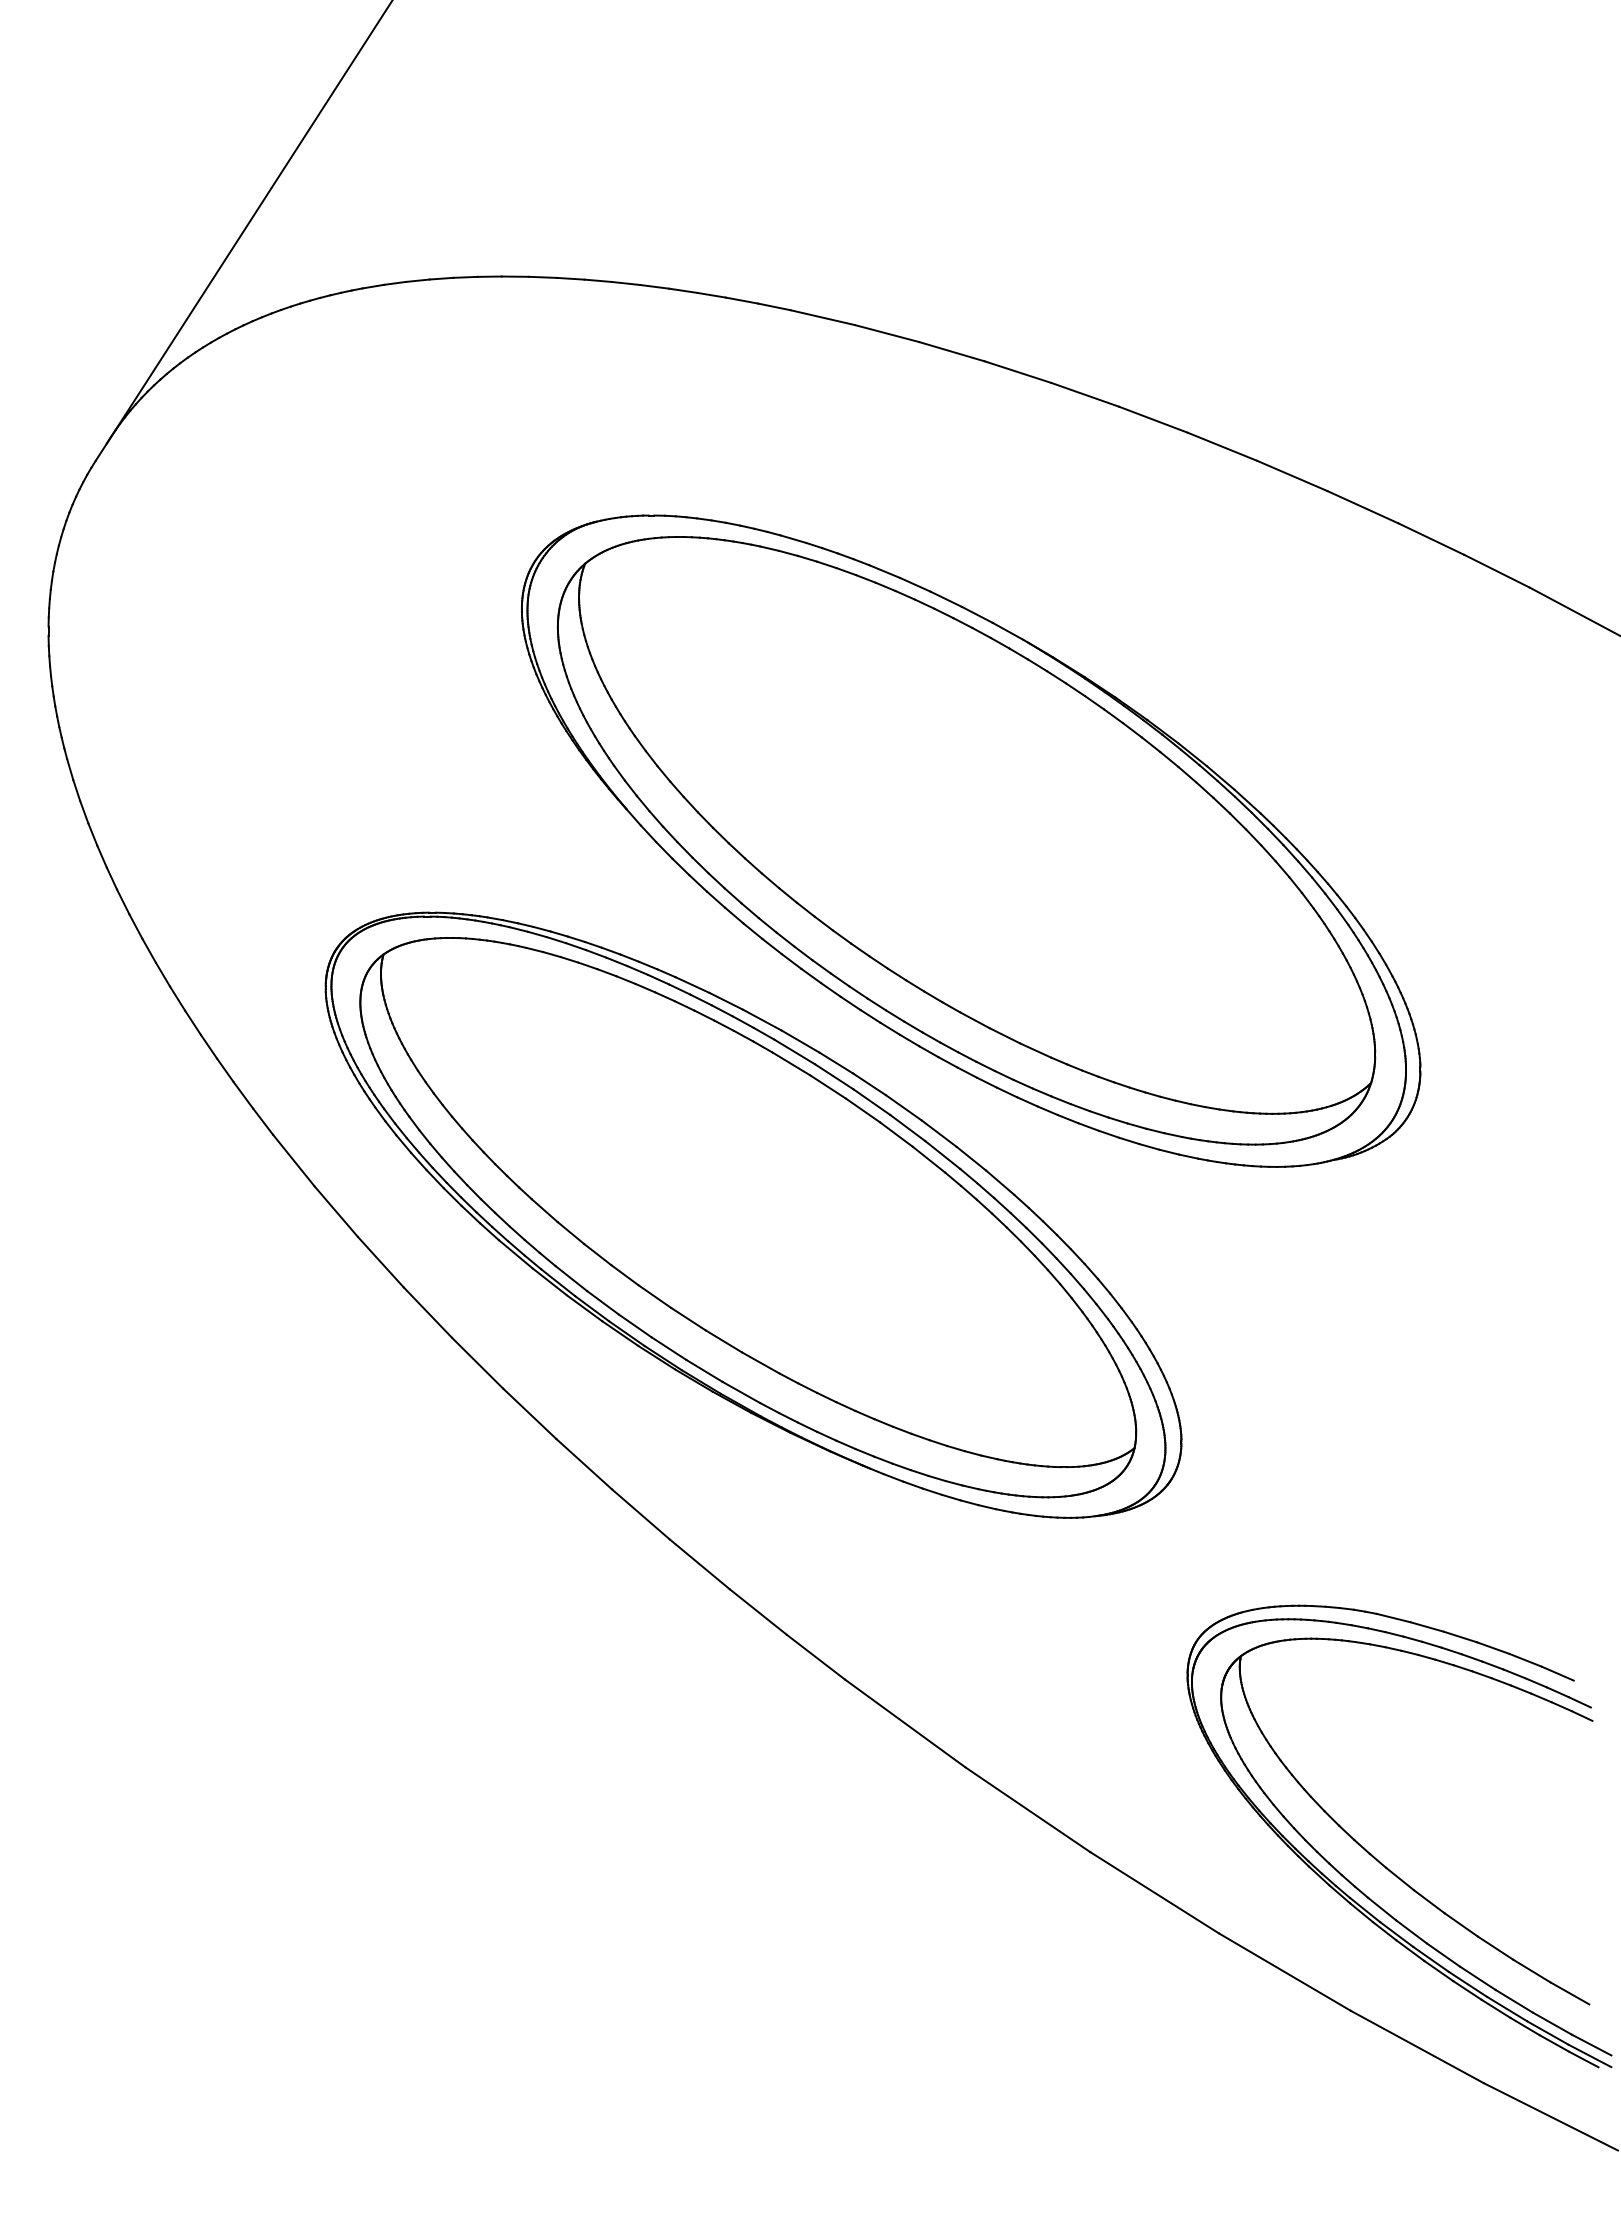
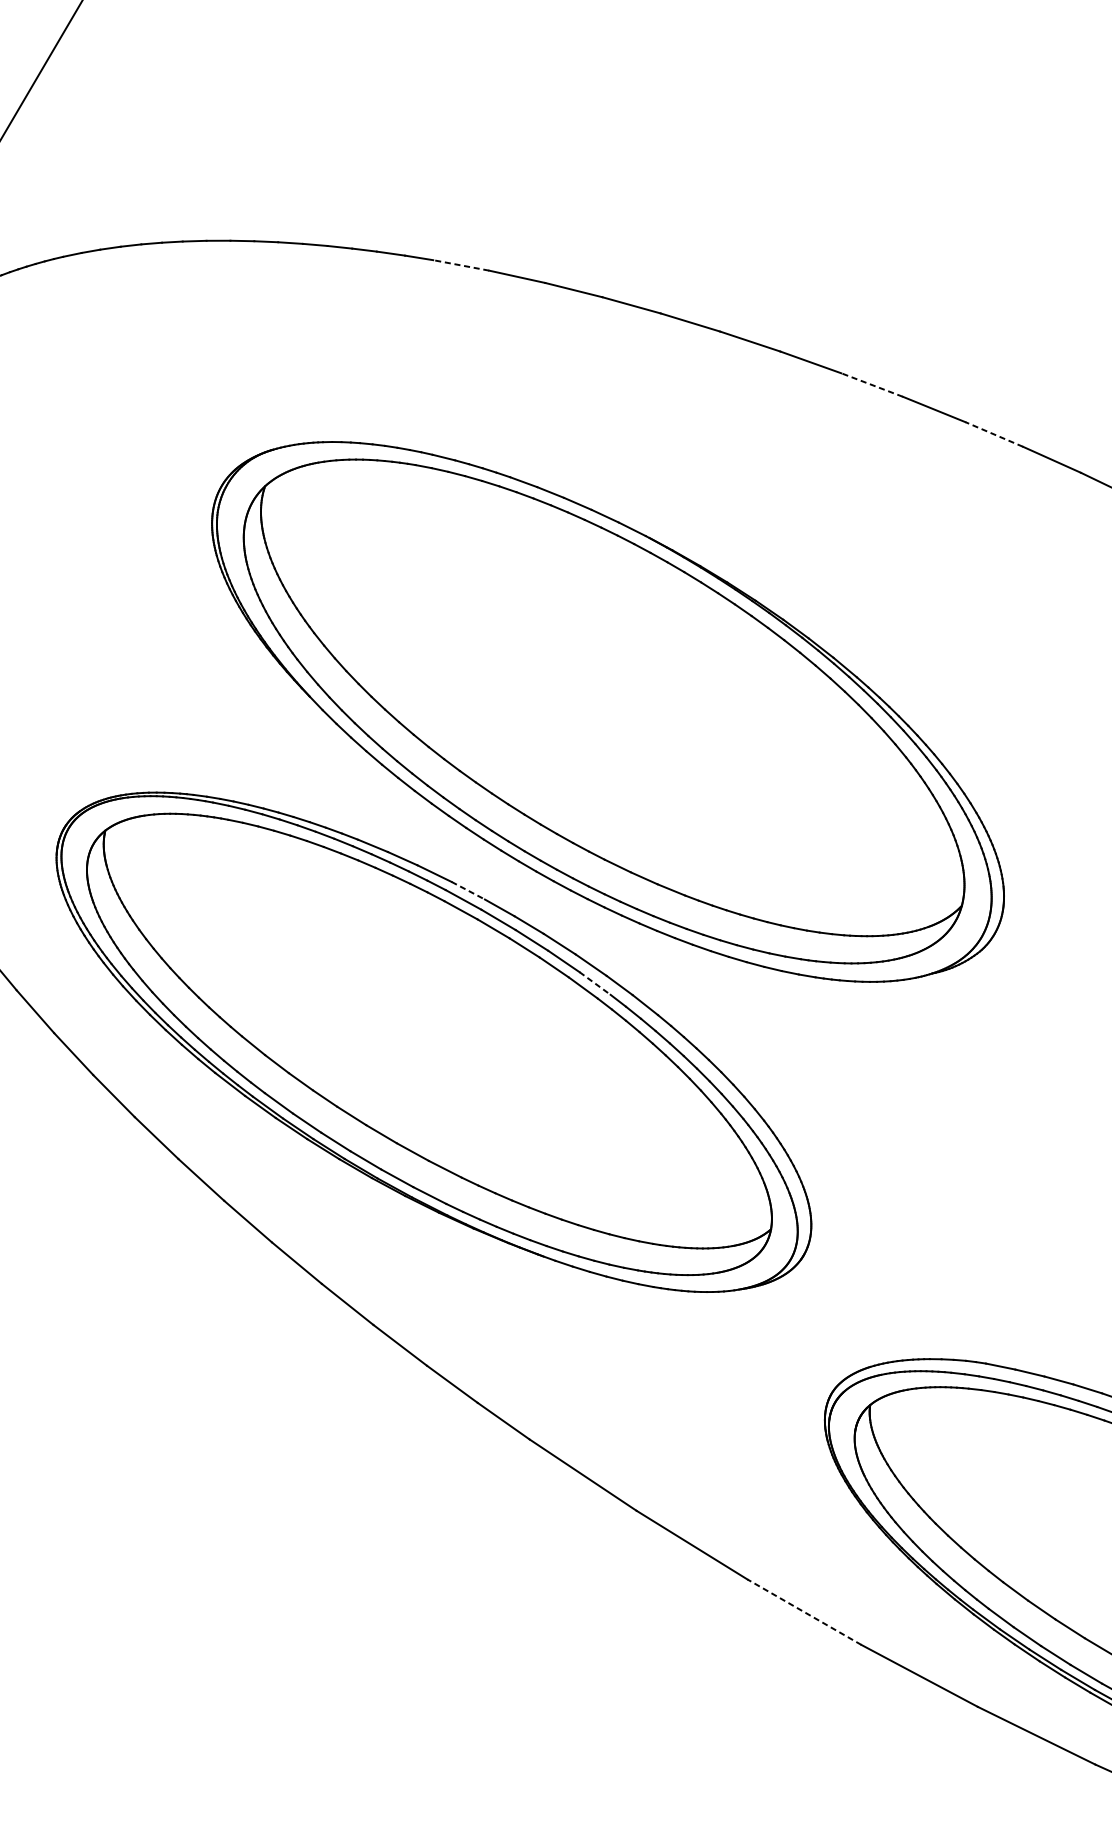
line: (822, 317) -> (460, 265), solid -> dashed
line: (1292, 475) -> (872, 384), solid -> dashed
line: (1430, 538) -> (993, 433), solid -> dashed
line: (800, 1041) -> (468, 890), solid -> dashed
line: (943, 1155) -> (595, 983), solid -> dashed
line: (1154, 1892) -> (804, 1611), solid -> dashed

